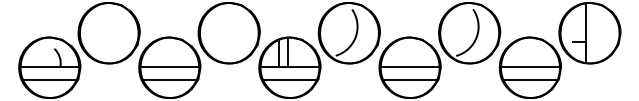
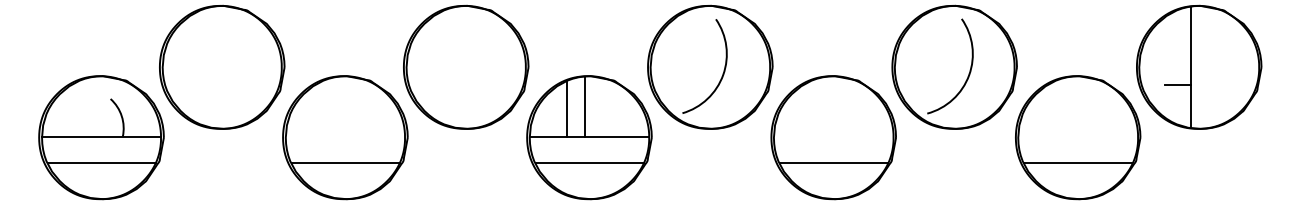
line: (169, 67) -> (344, 137), removed
line: (409, 67) -> (832, 137), removed
line: (530, 67) -> (1078, 137), removed

